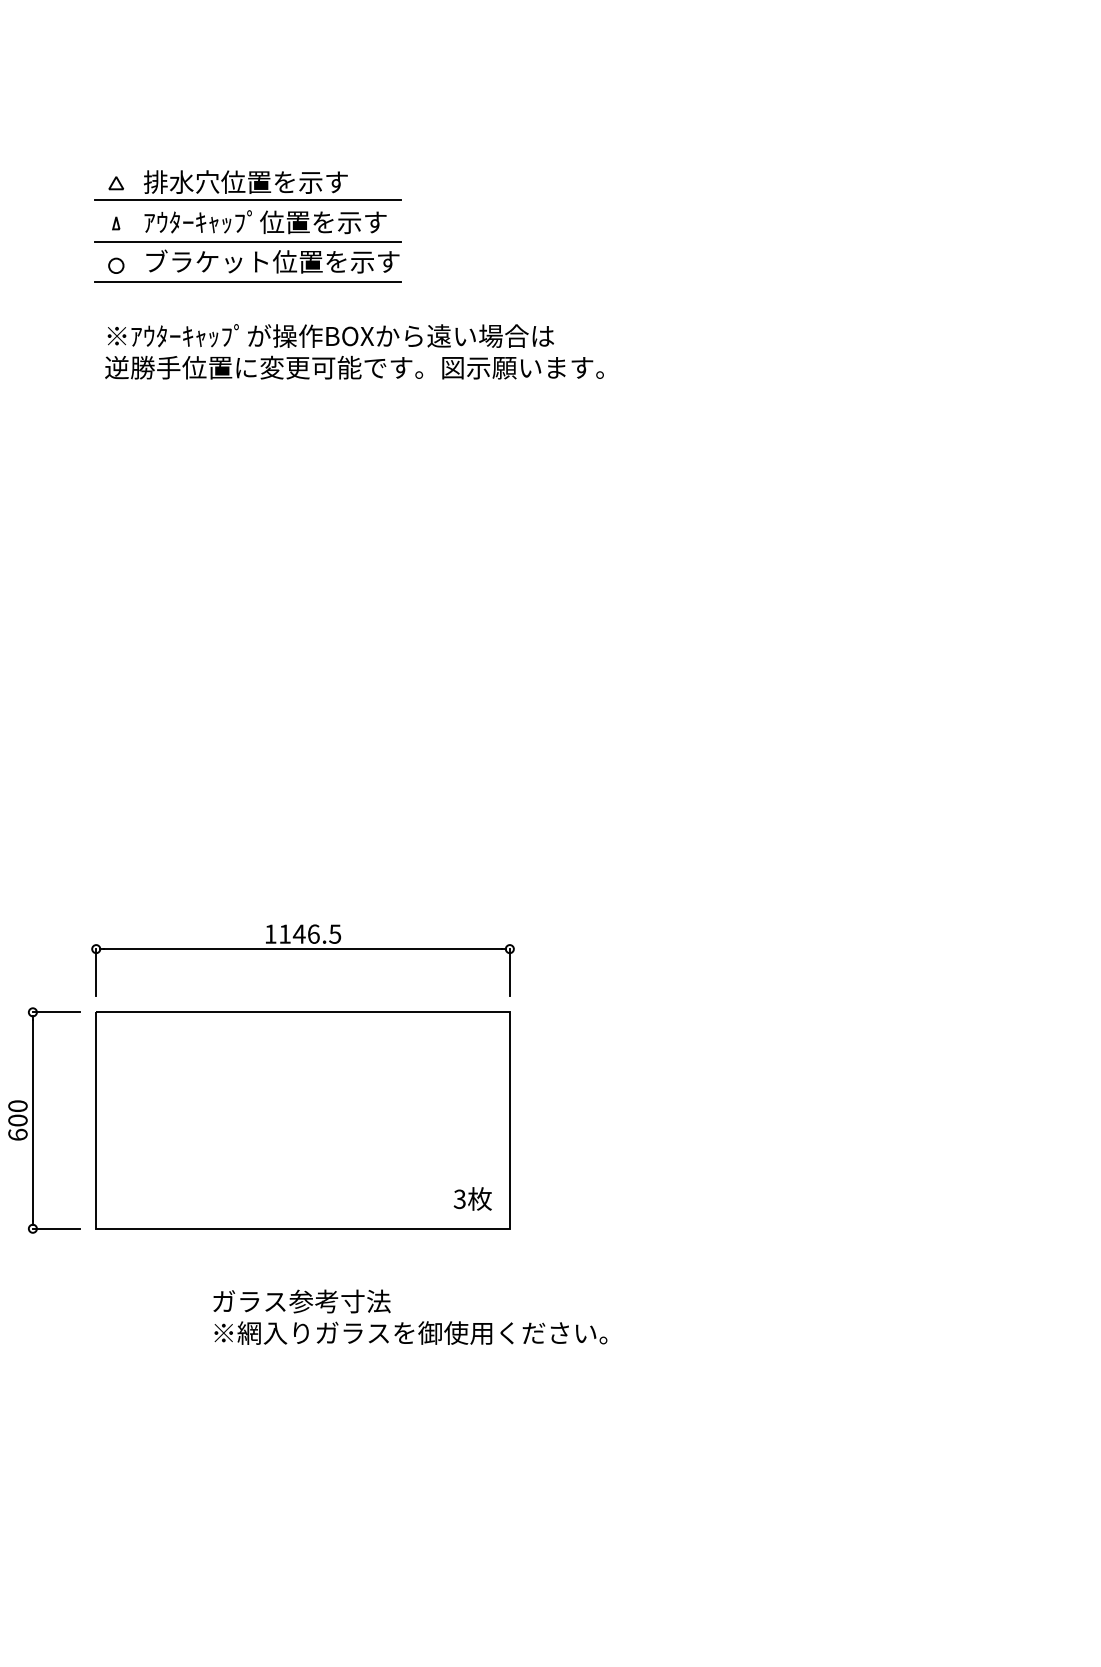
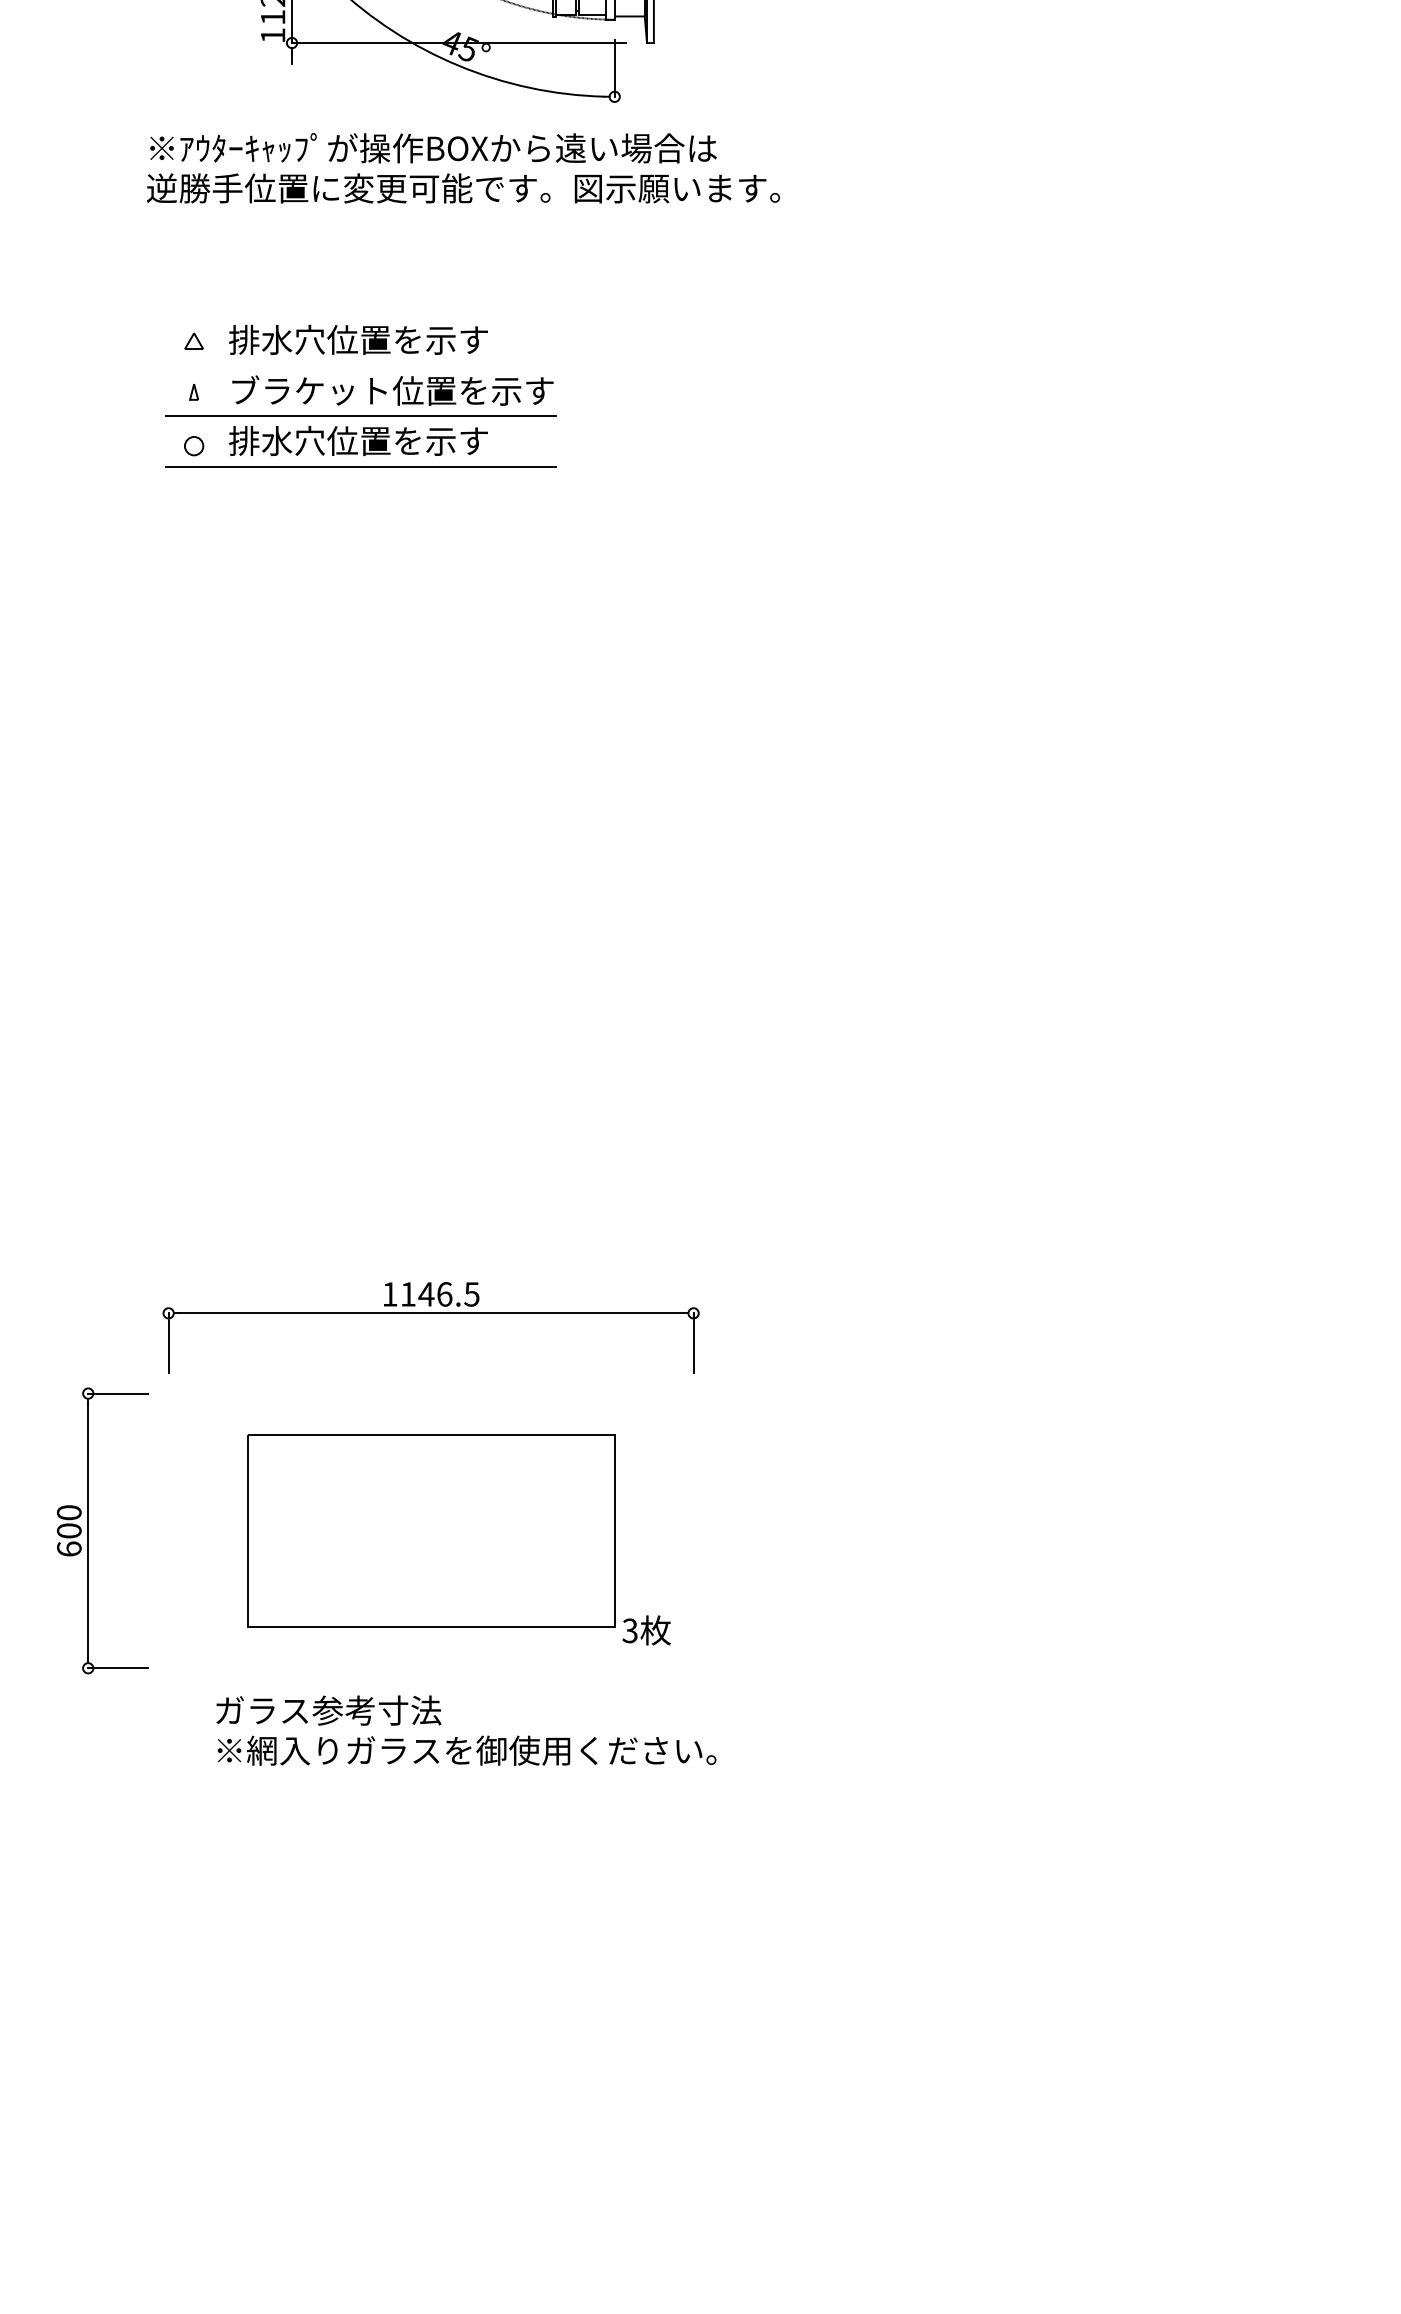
line: (247, 199) -> (360, 362), removed
text: (271, 222) -> (391, 390), ｱｳﾀｰｷｬｯﾌﾟ位置を示す -> ブラケット位置を示す
text: (271, 261) -> (391, 440), ブラケット位置を示す -> 排水穴位置を示す
text: (354, 352) -> (463, 168), moved
part: (303, 1120) -> (431, 1530), size x0.7
text: (410, 1317) -> (466, 1730), moved

